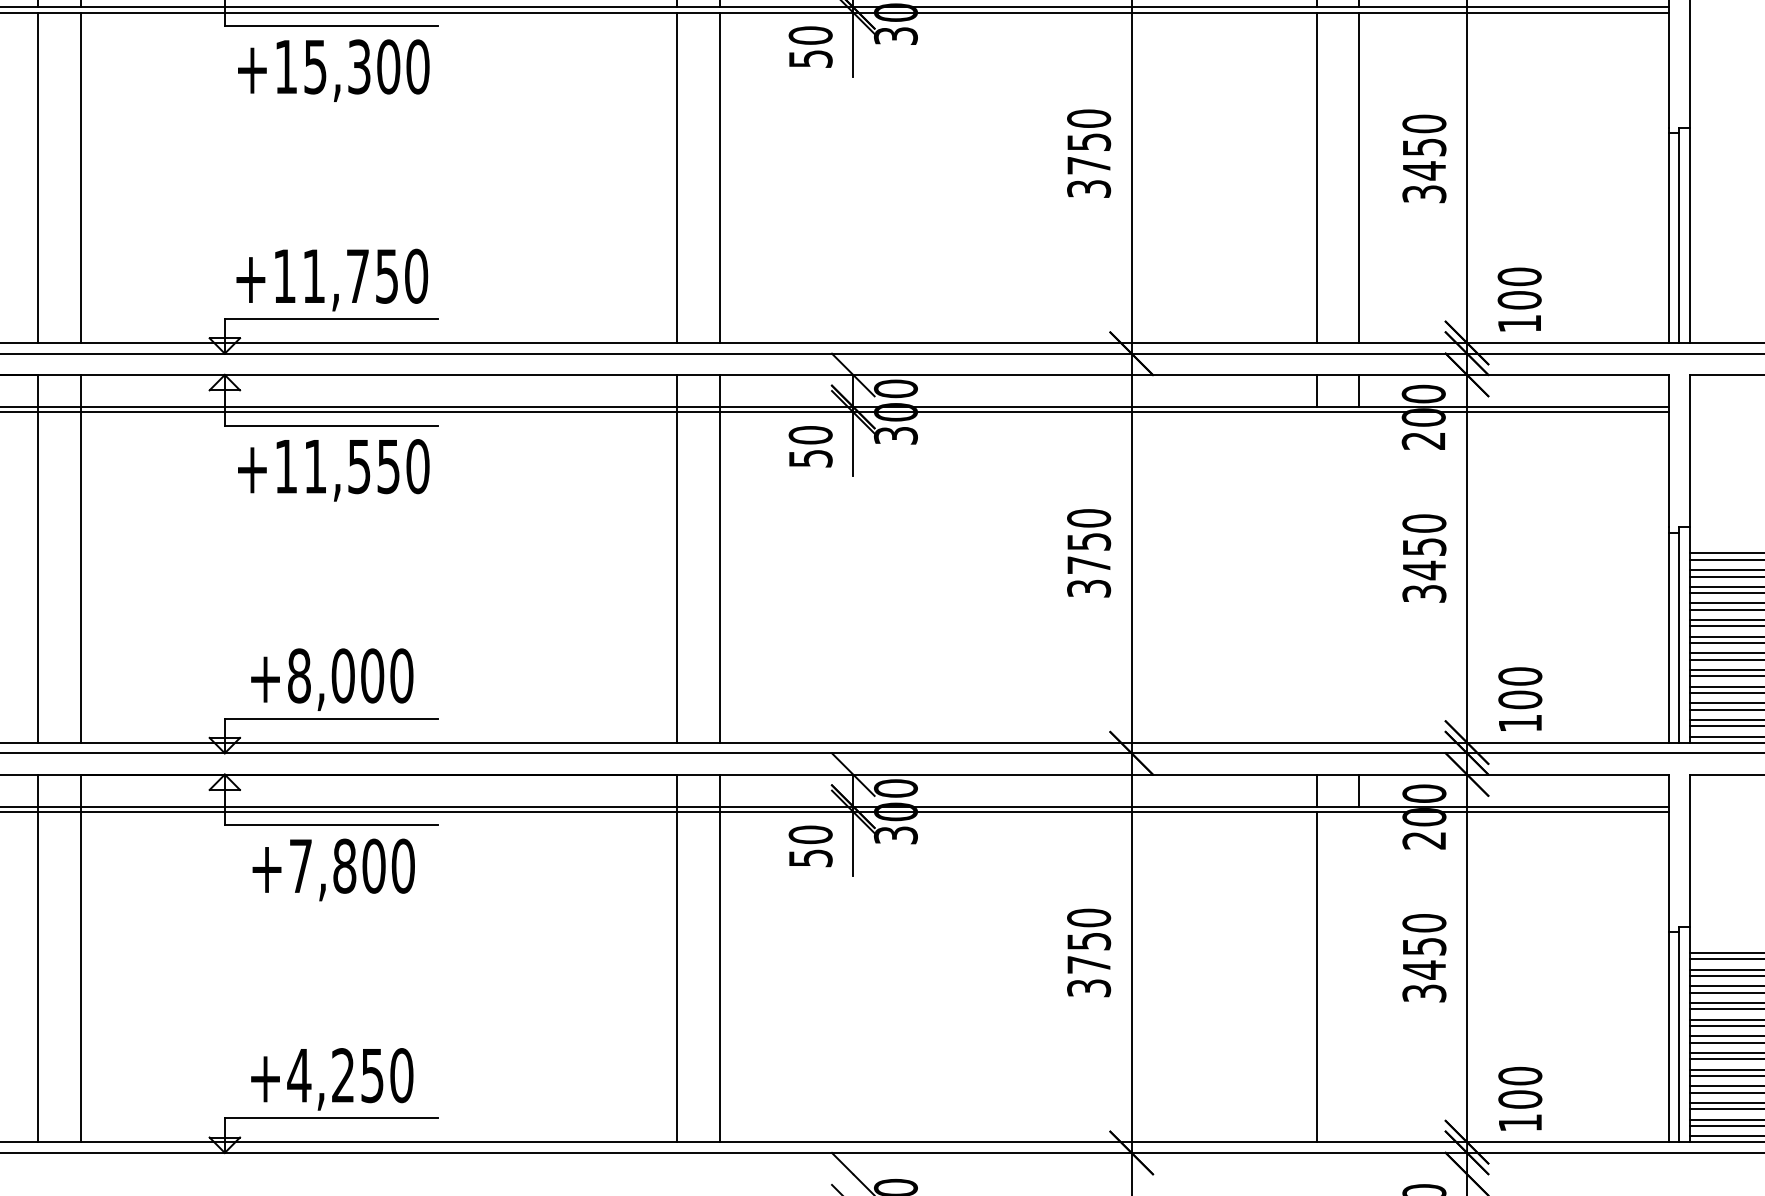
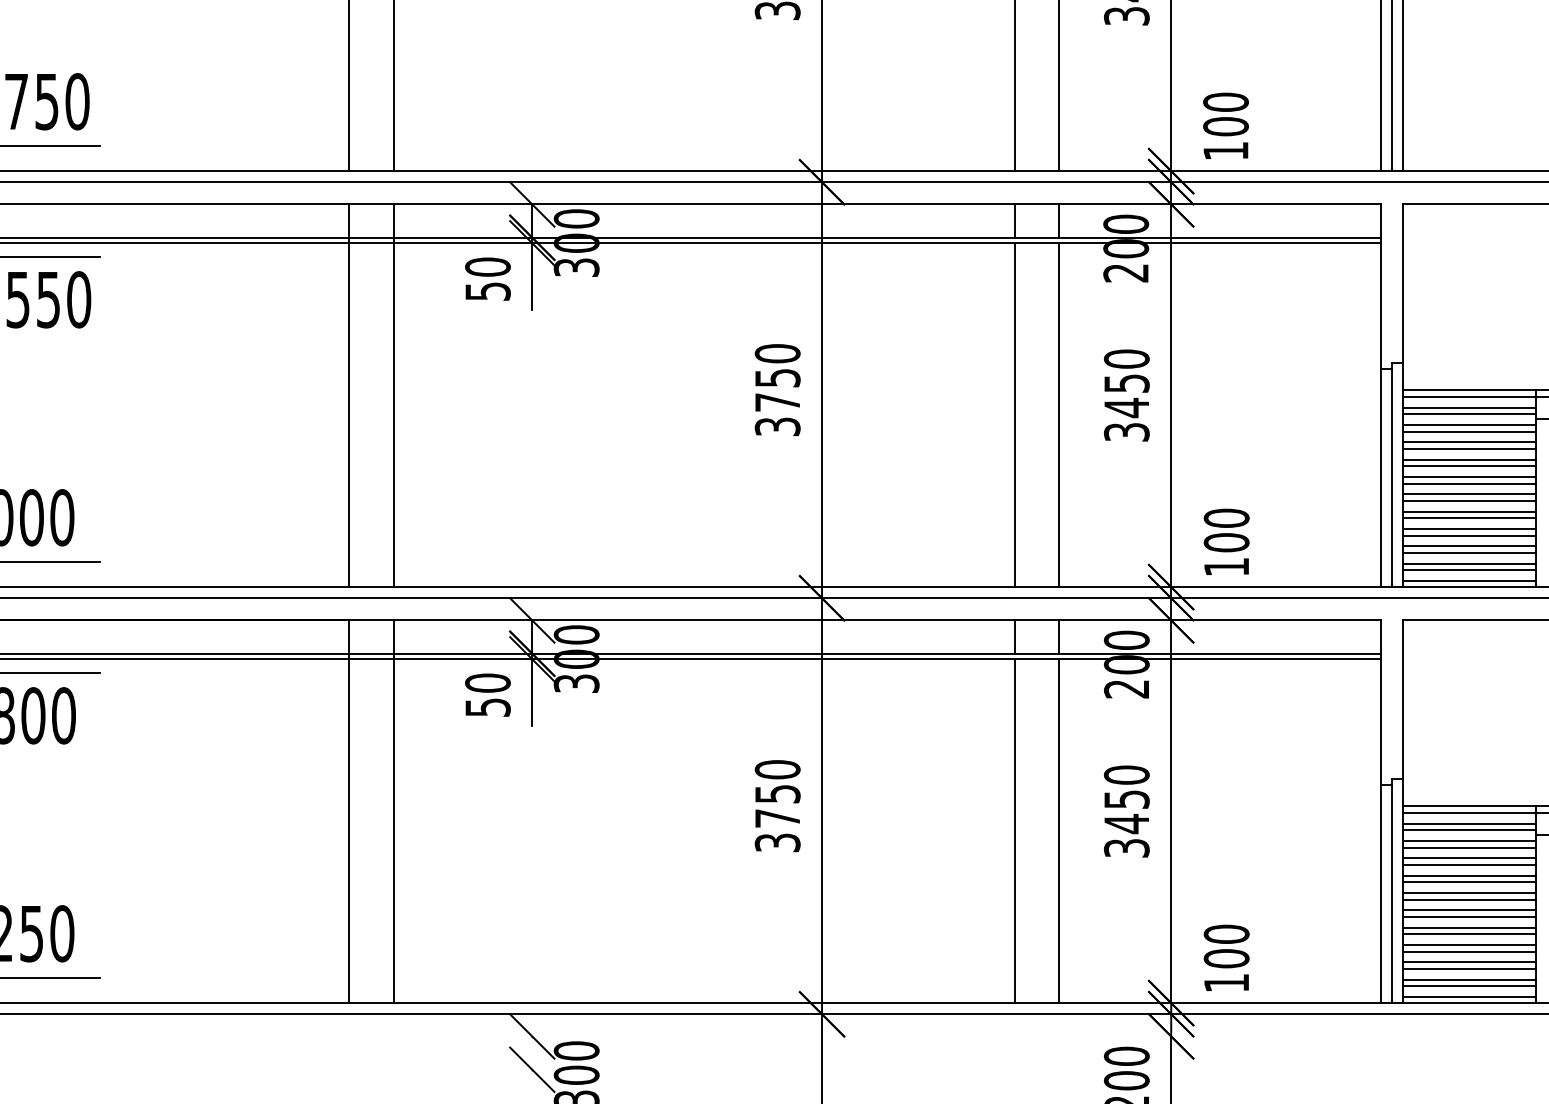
line: (1316, 577) -> (1014, 415), added
line: (1359, 577) -> (1059, 415), added
line: (1359, 976) -> (1059, 830), added

